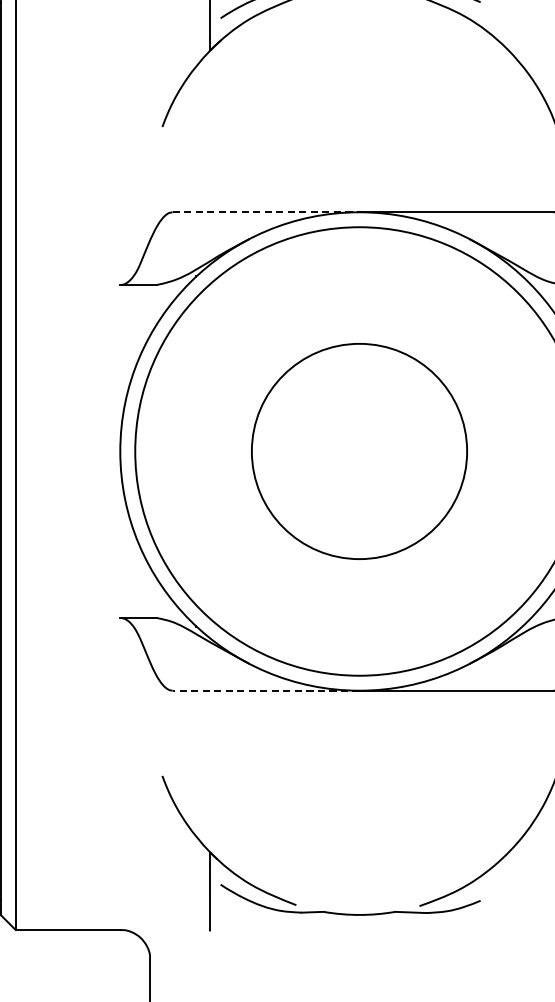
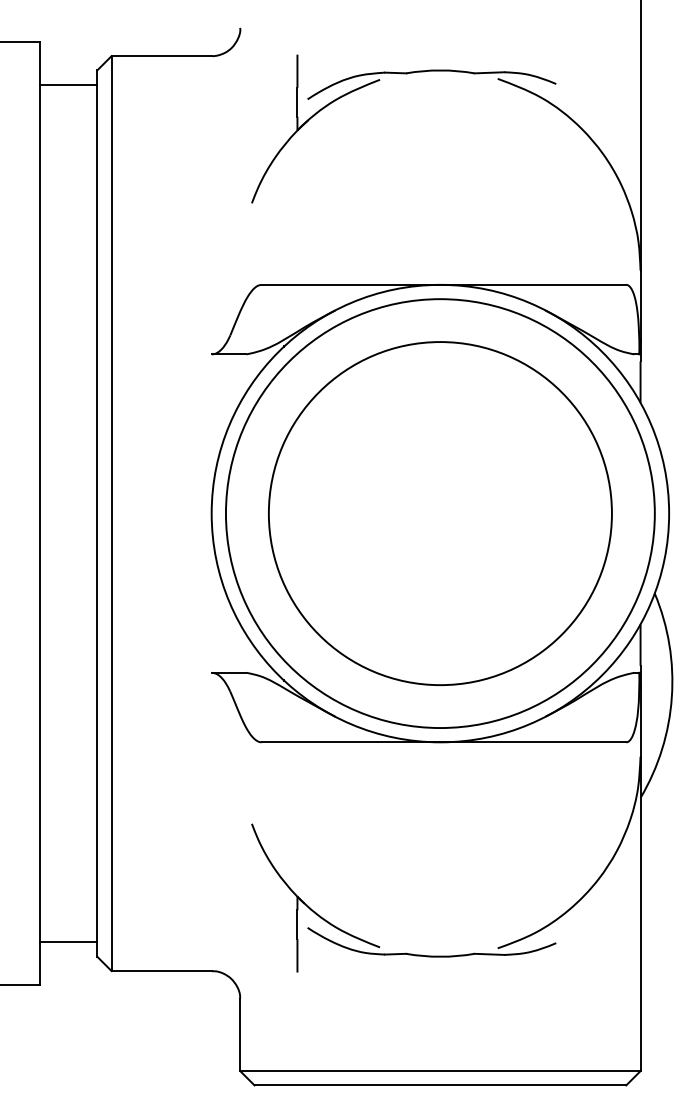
line: (266, 211) -> (351, 284), dashed -> solid
circle: (358, 451) -> (439, 513), size x1.67
line: (265, 690) -> (350, 742), dashed -> solid

